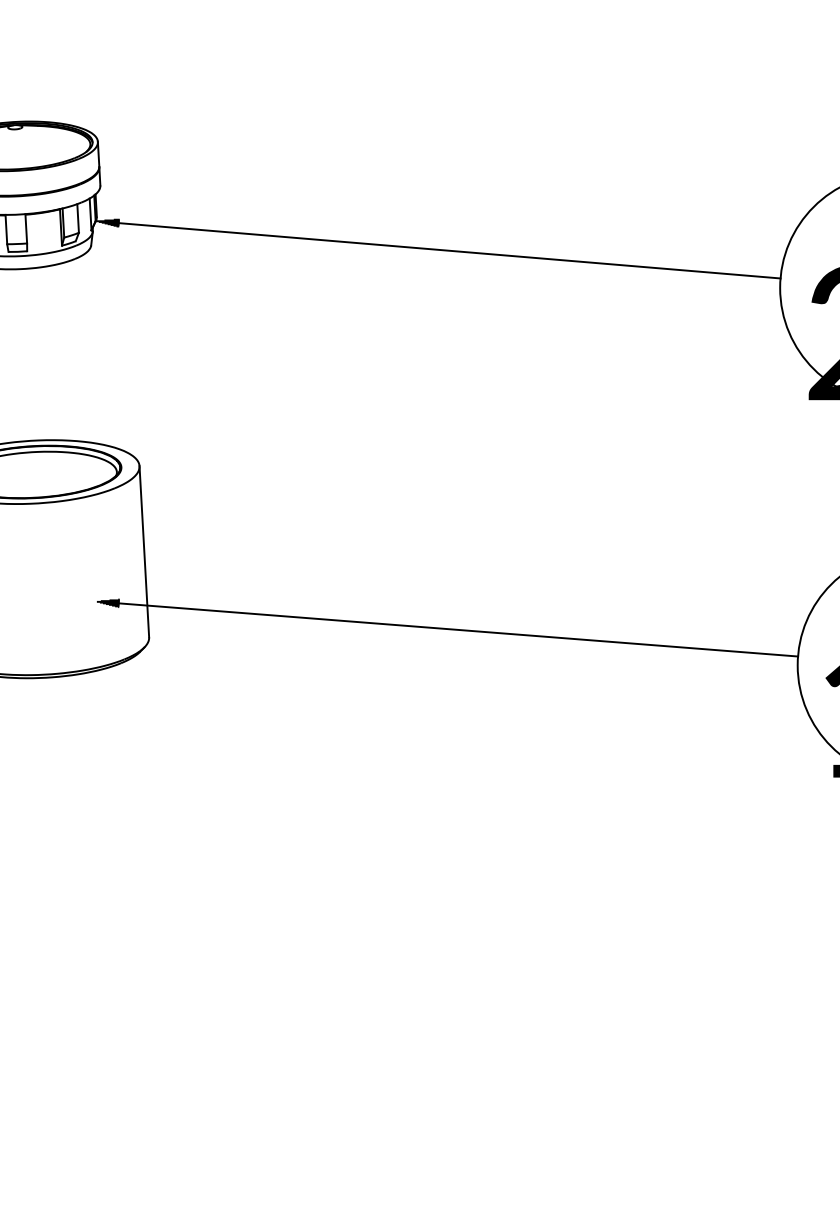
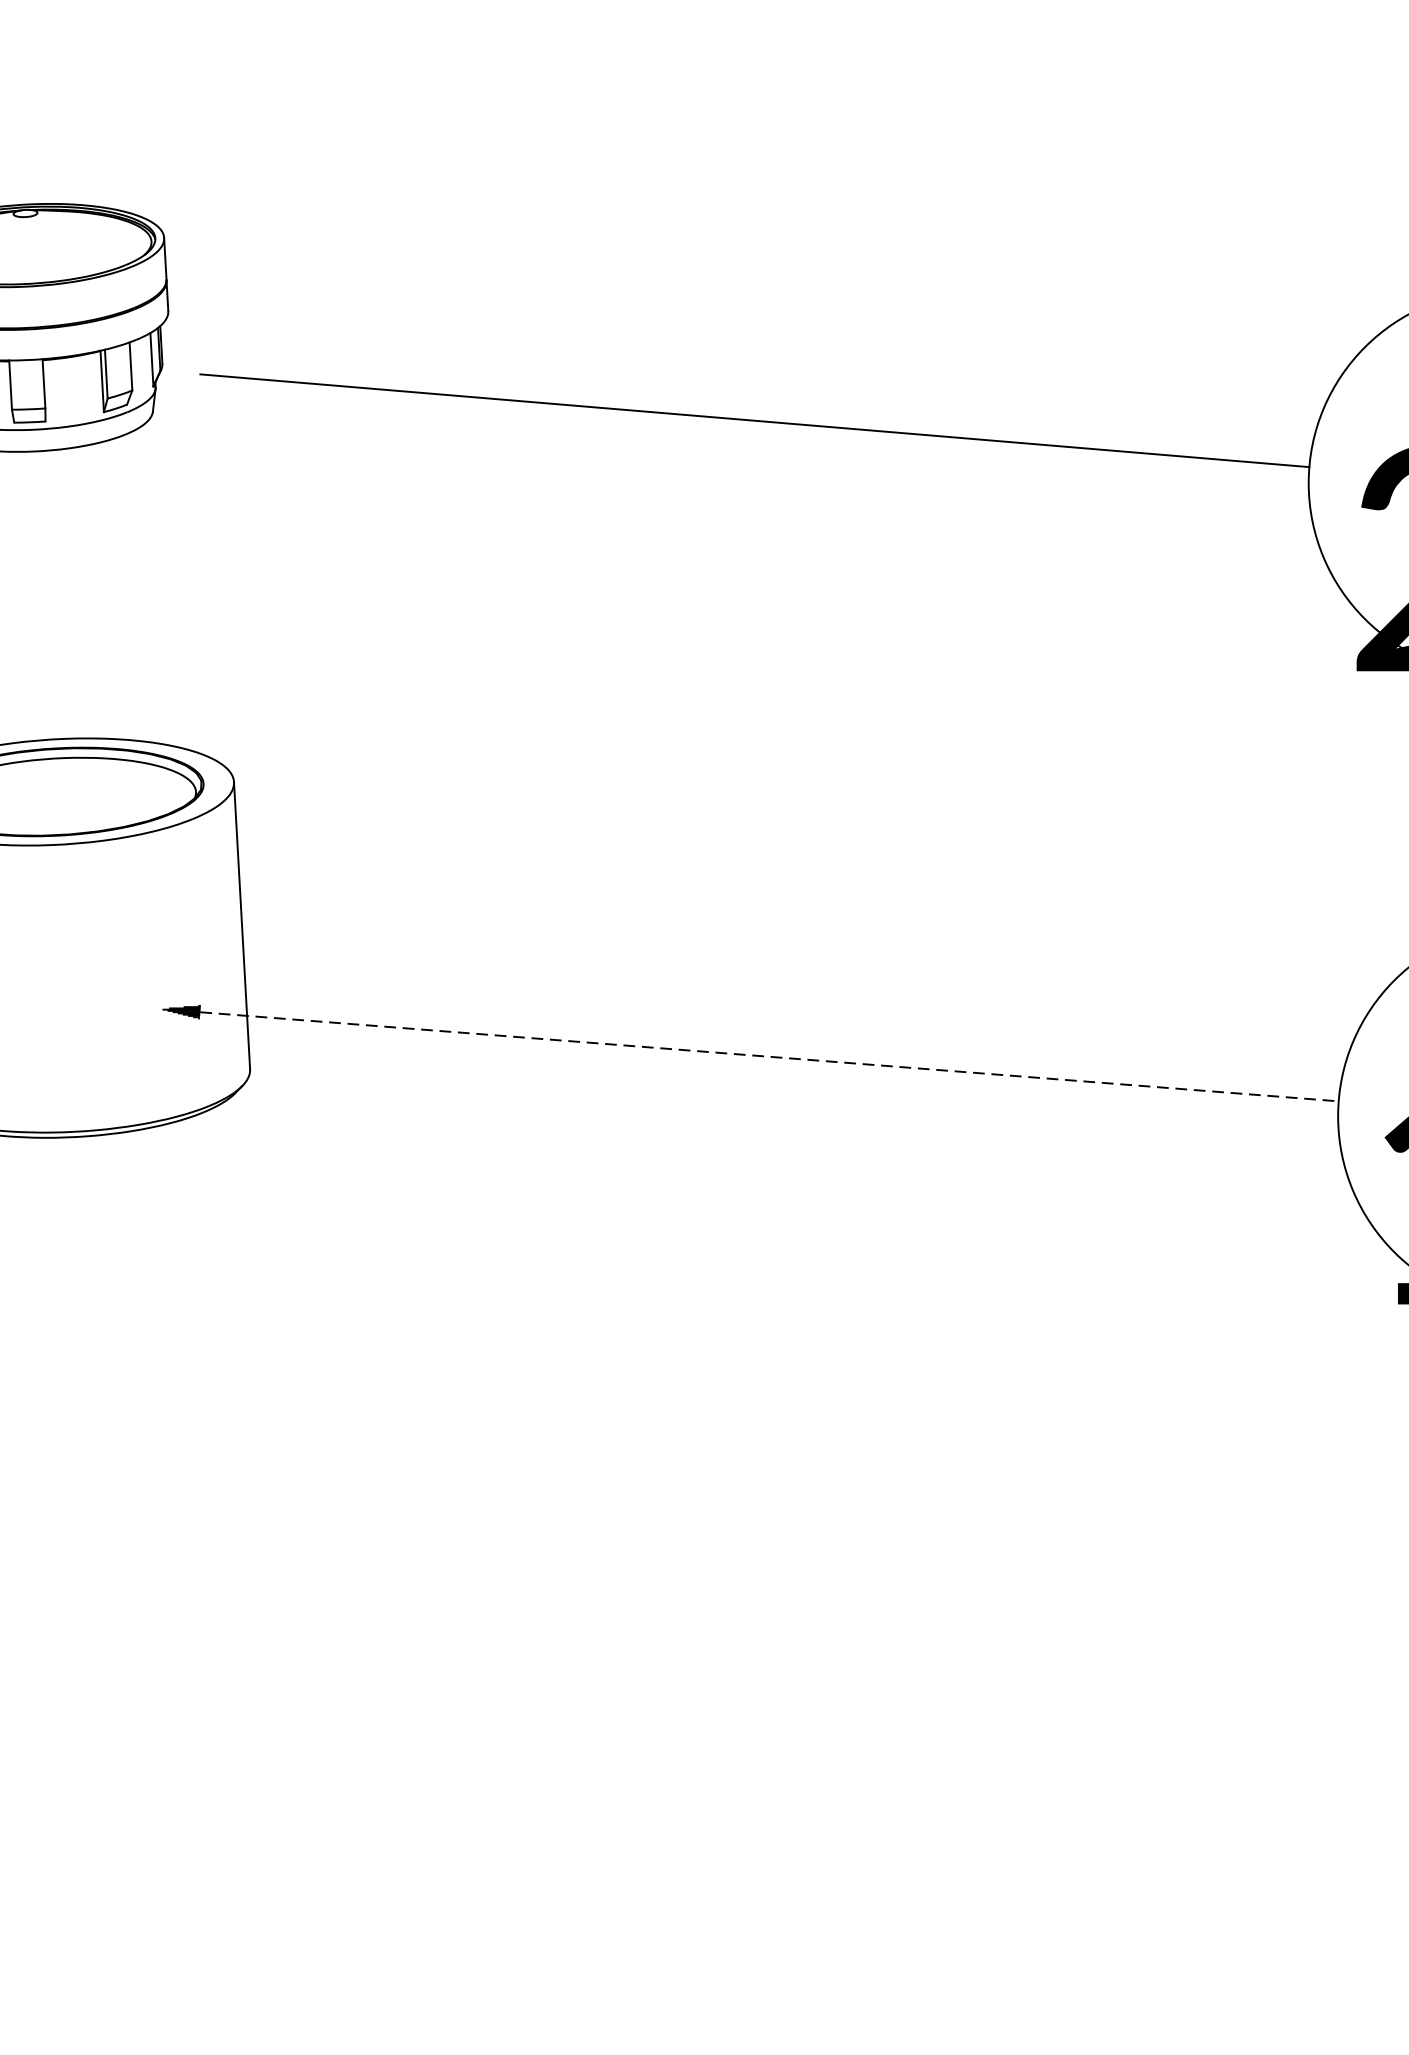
hatch: (107, 222) -> (180, 373), removed
line: (459, 630) -> (770, 1057), solid -> dashed

